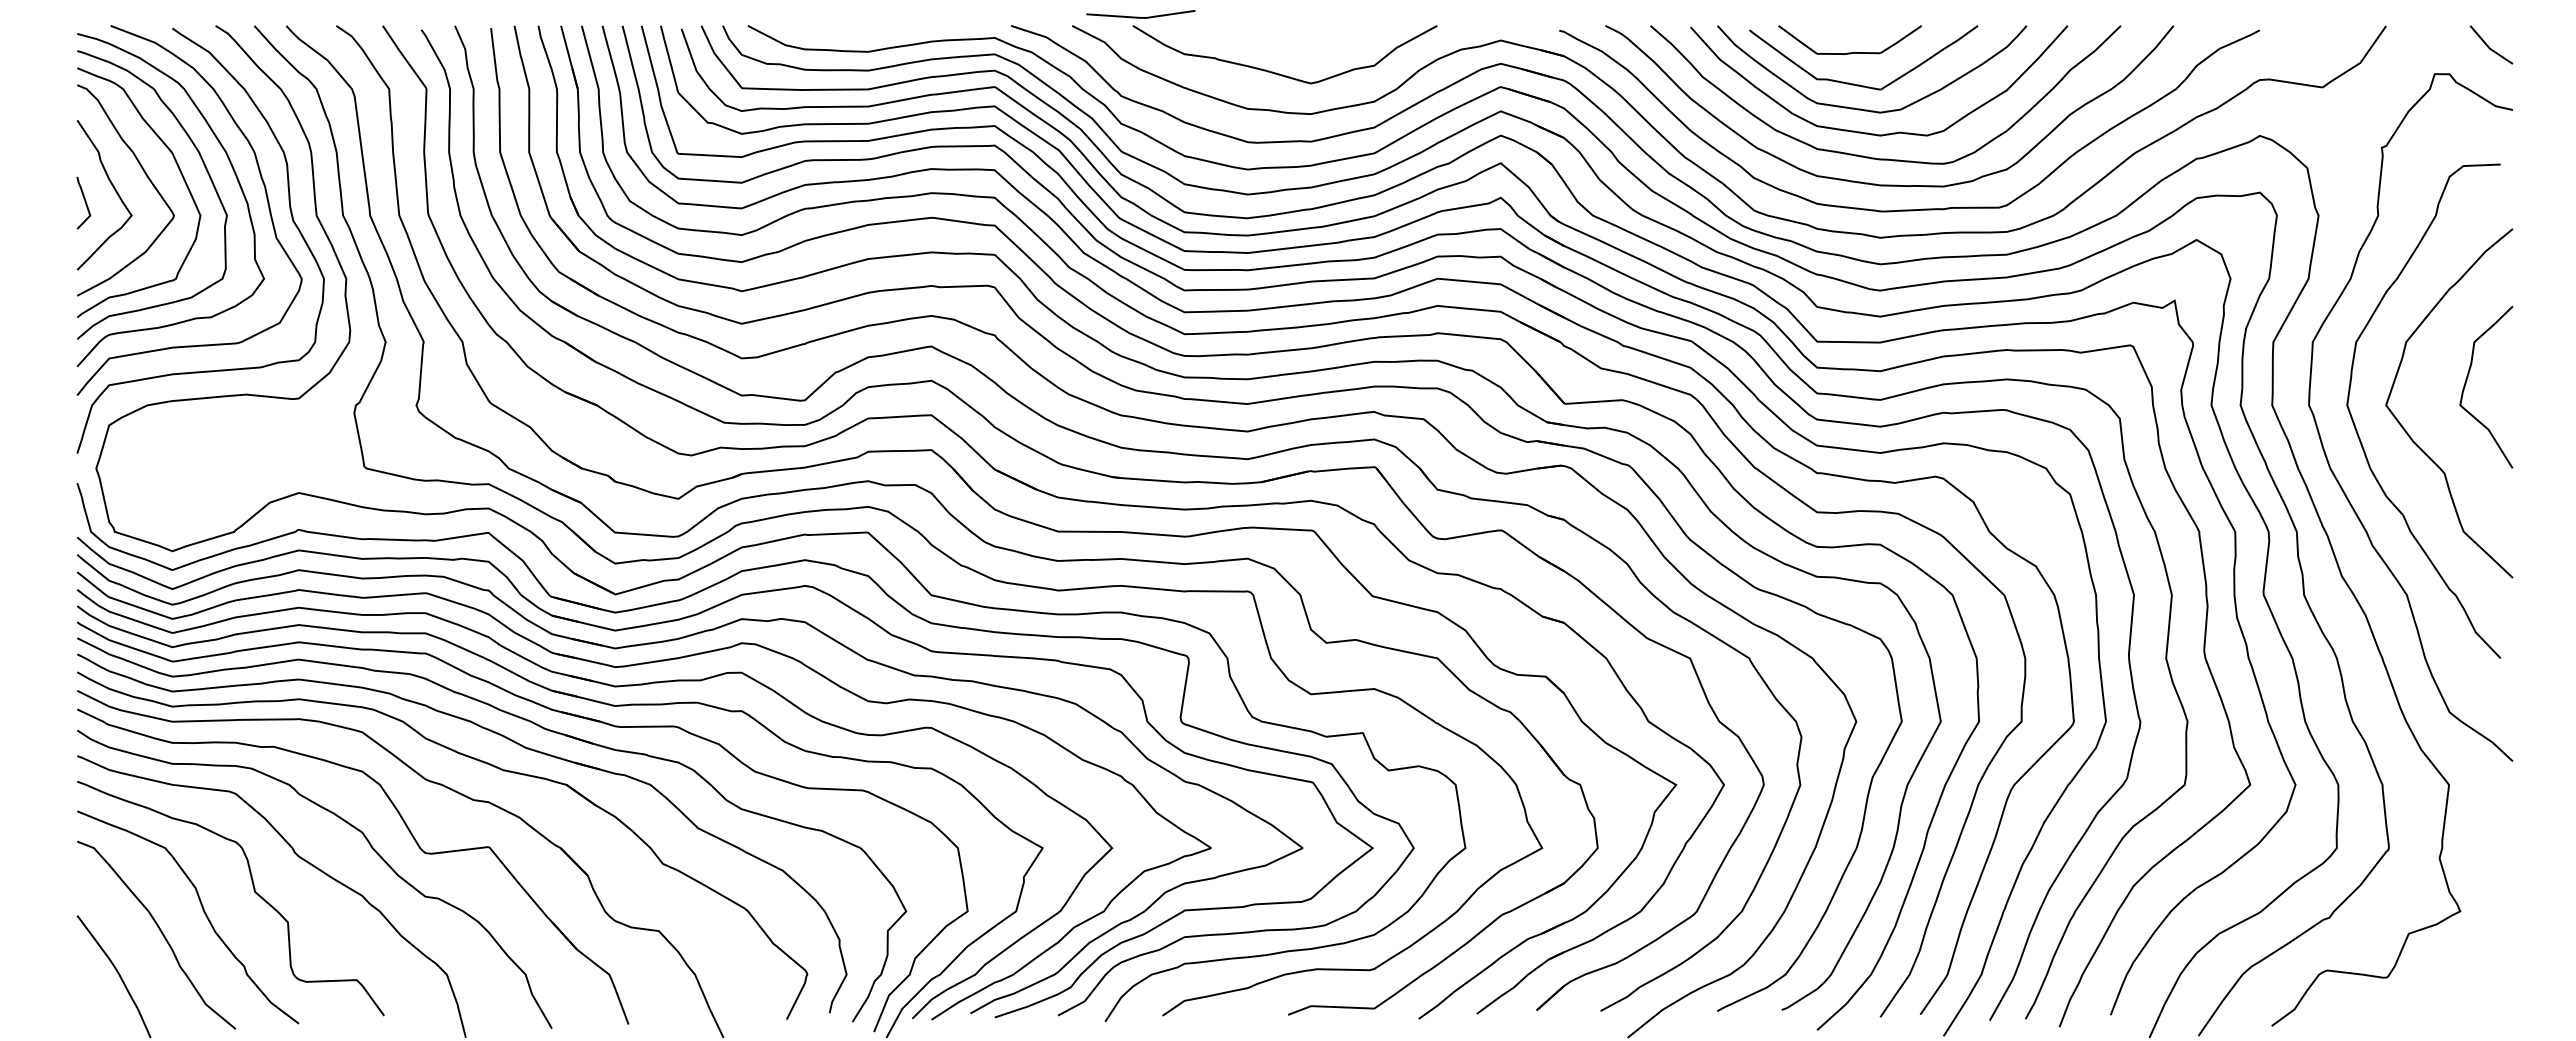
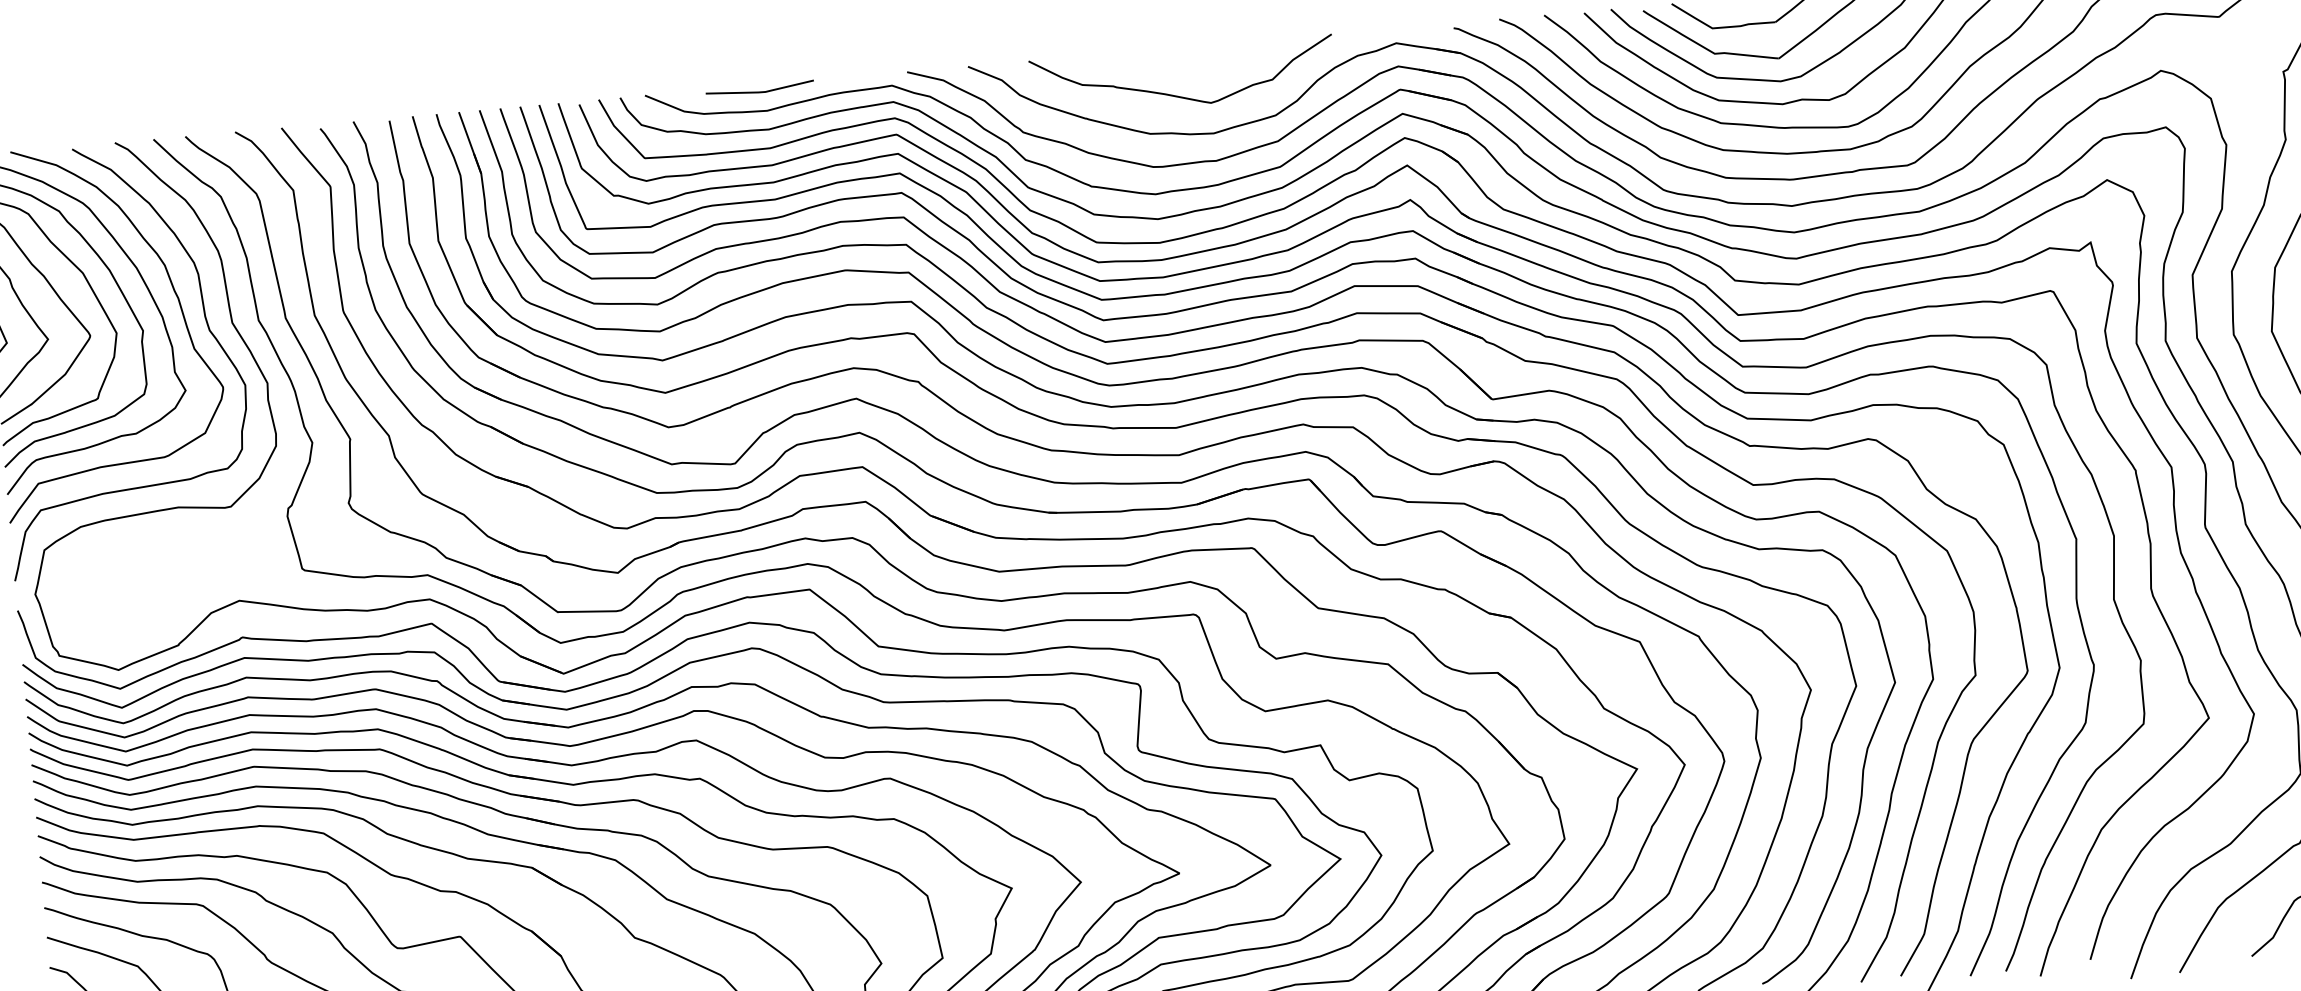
line: (1139, 16) -> (758, 91), moved

